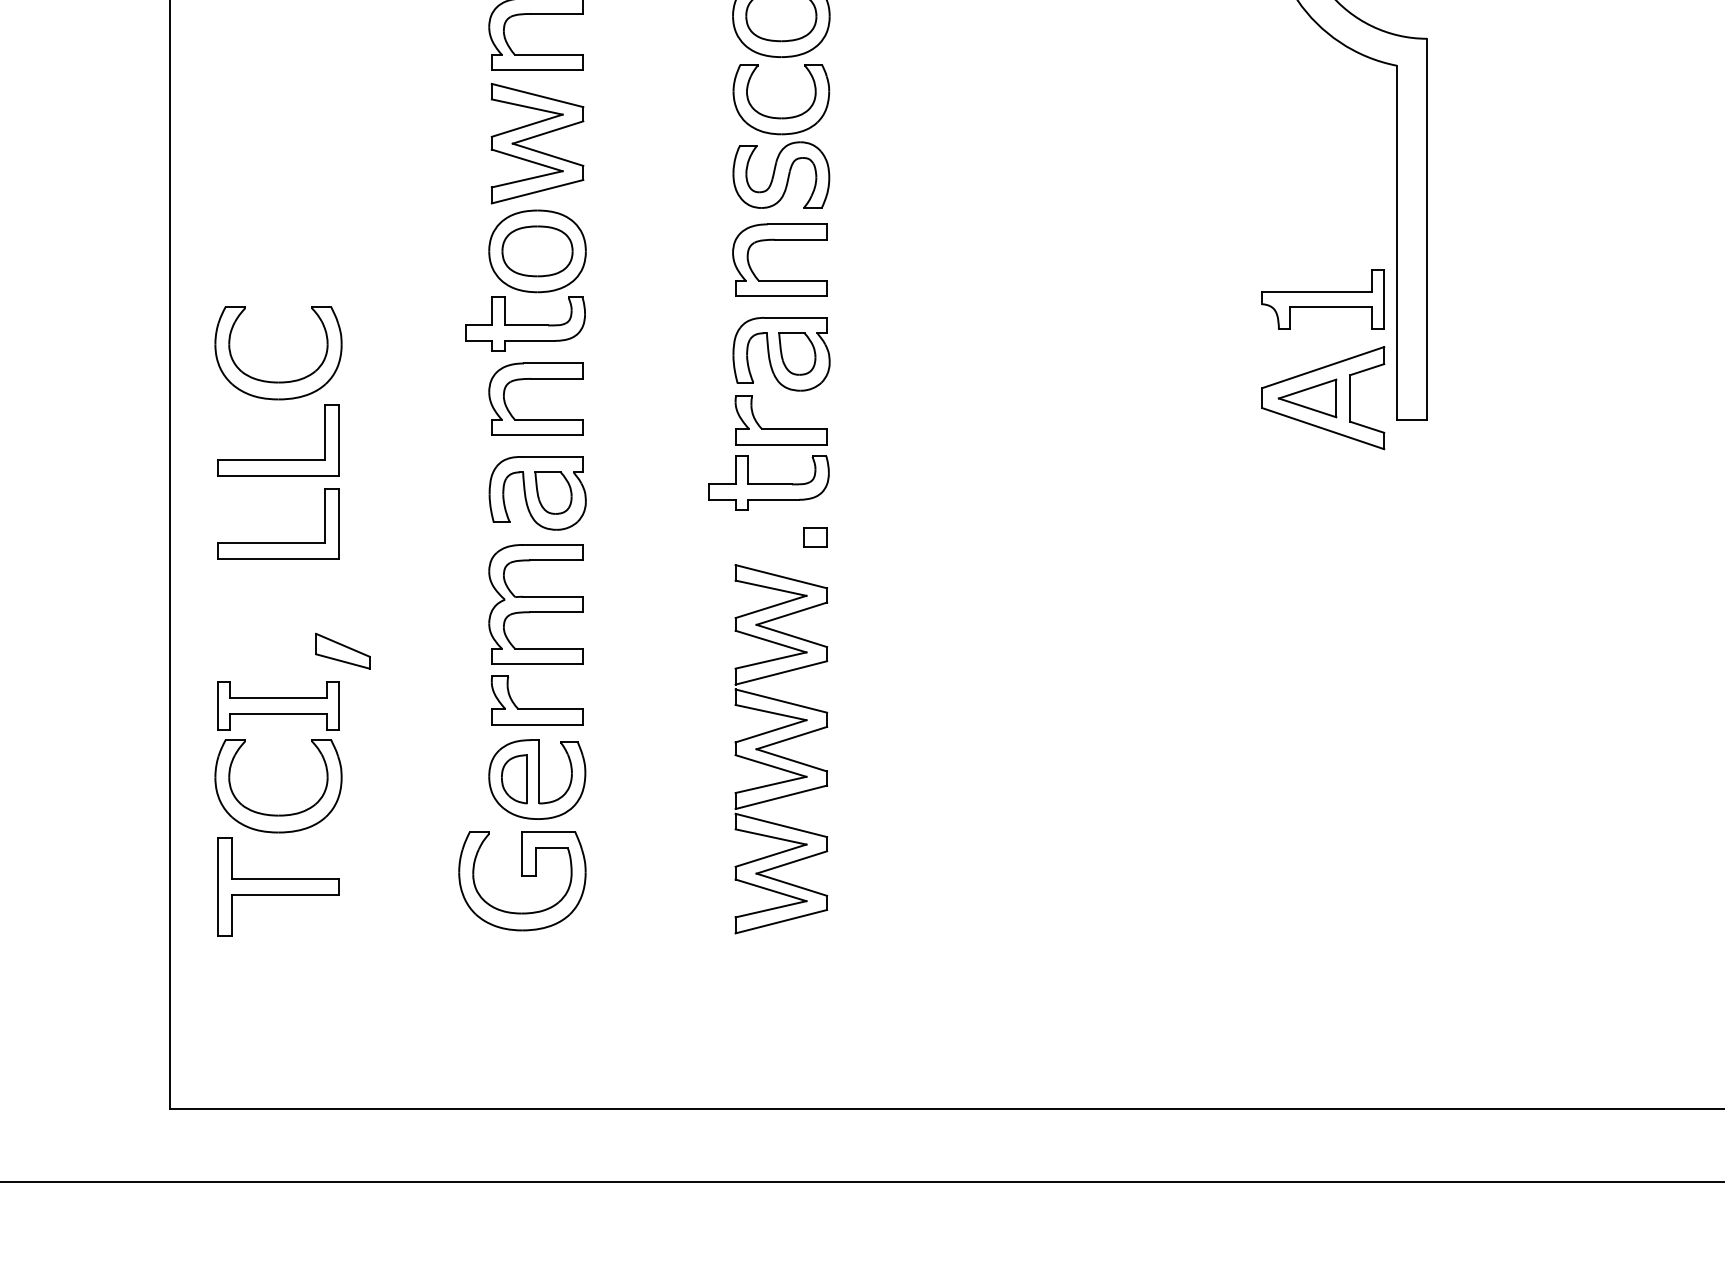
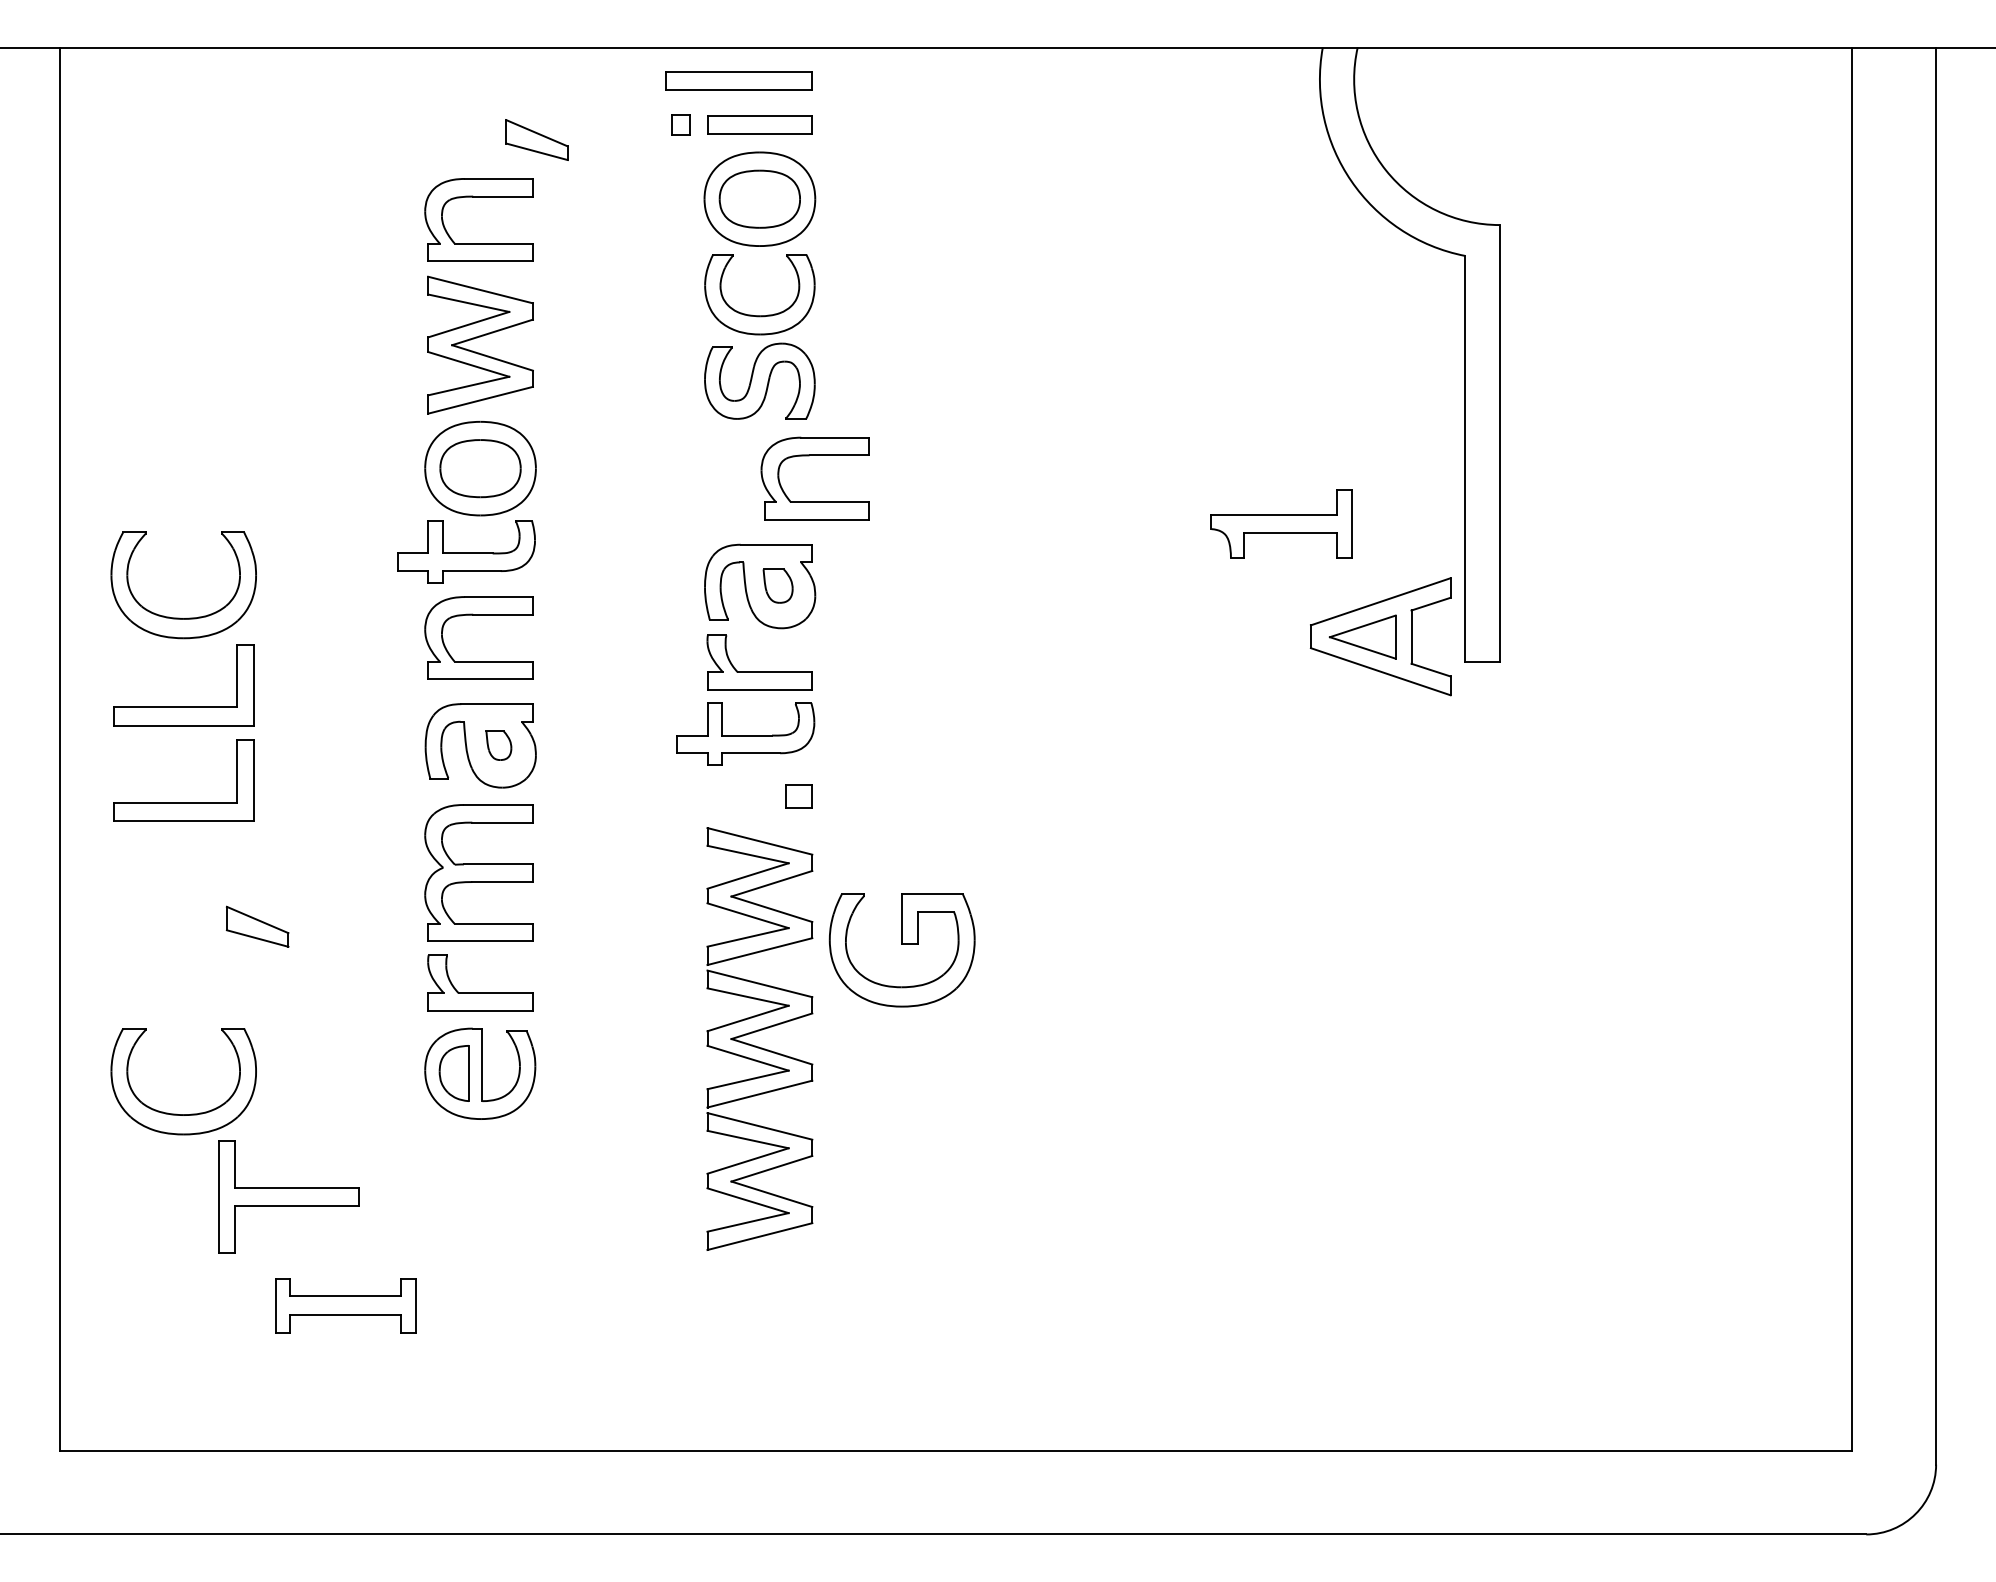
part: (774, 240) -> (809, 456), moved
part: (1323, 299) -> (1281, 523), moved
part: (796, 353) -> (777, 585), size x0.7
part: (553, 493) -> (498, 745), size x0.6
part: (278, 706) -> (345, 1305), moved
part: (521, 881) -> (901, 950), moved
part: (278, 886) -> (288, 1196), moved

